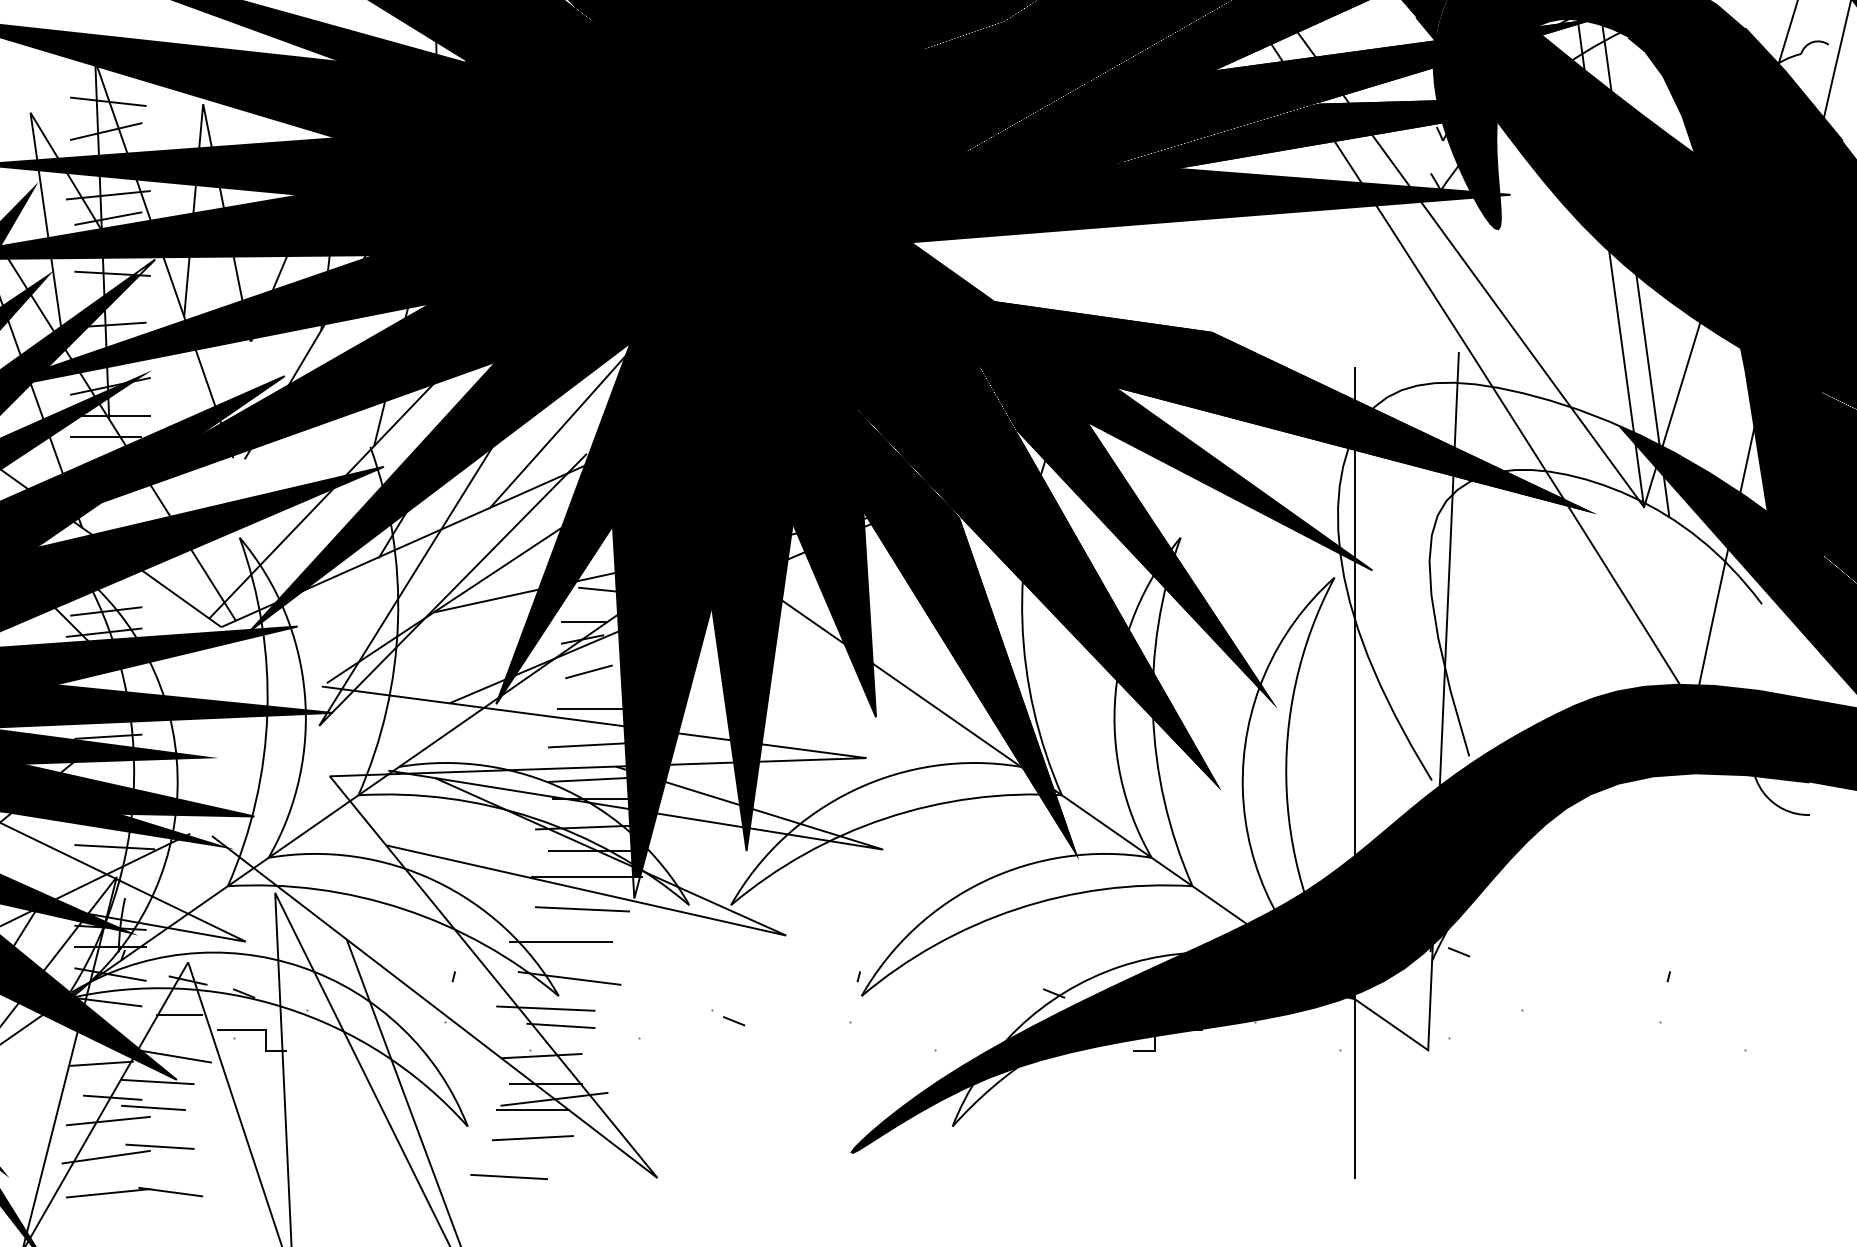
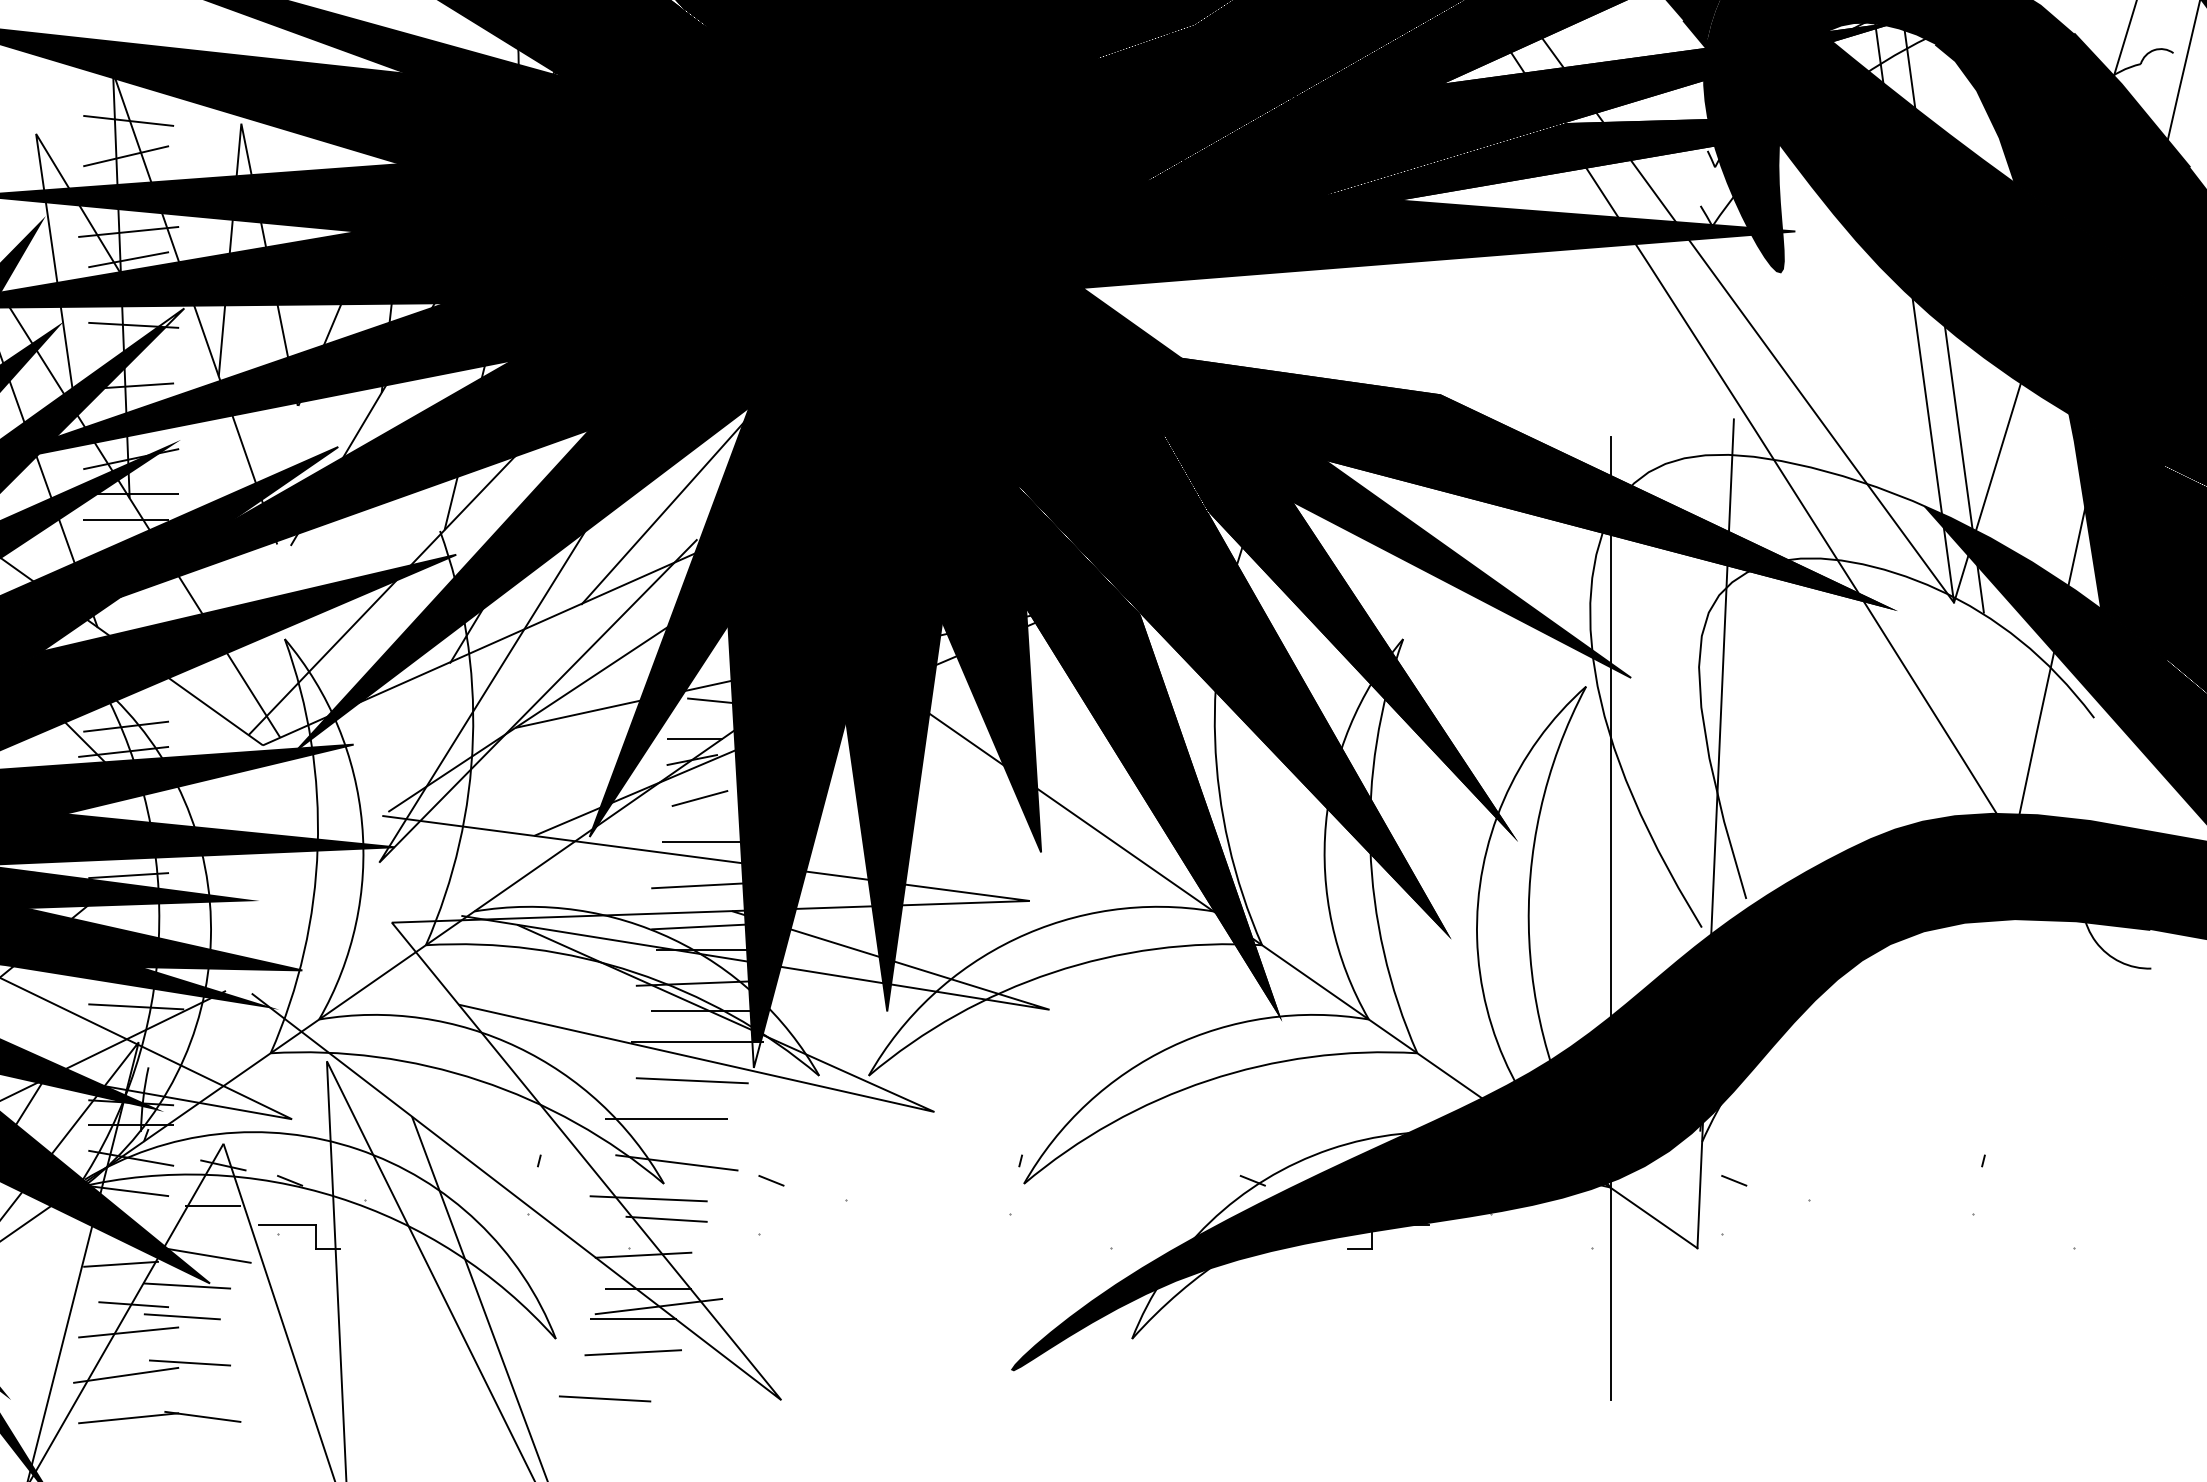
line: (1459, 952) -> (1734, 1180), moved
line: (734, 1021) -> (771, 1180), moved

